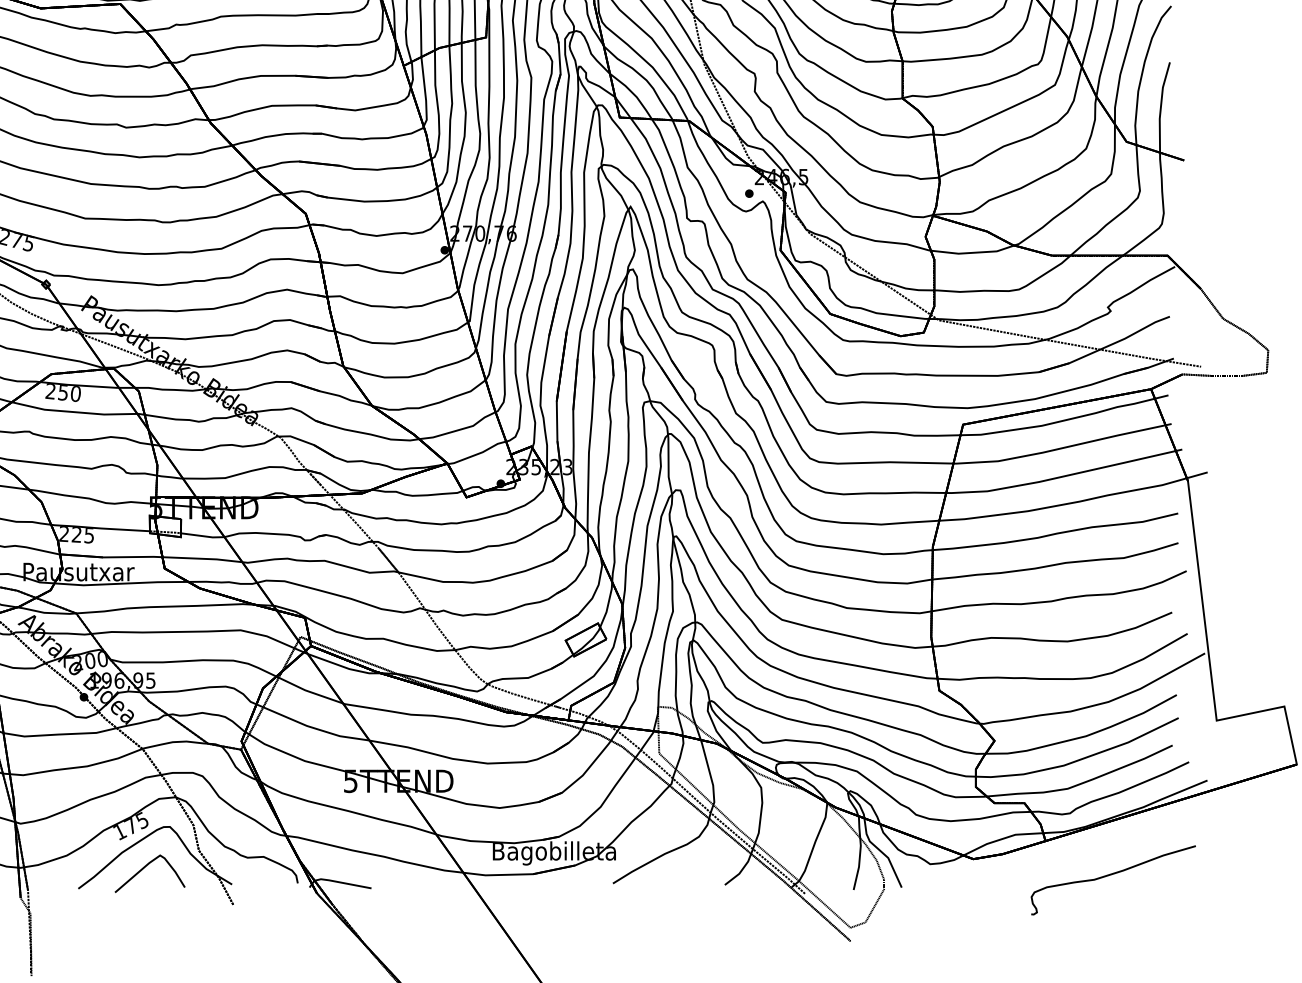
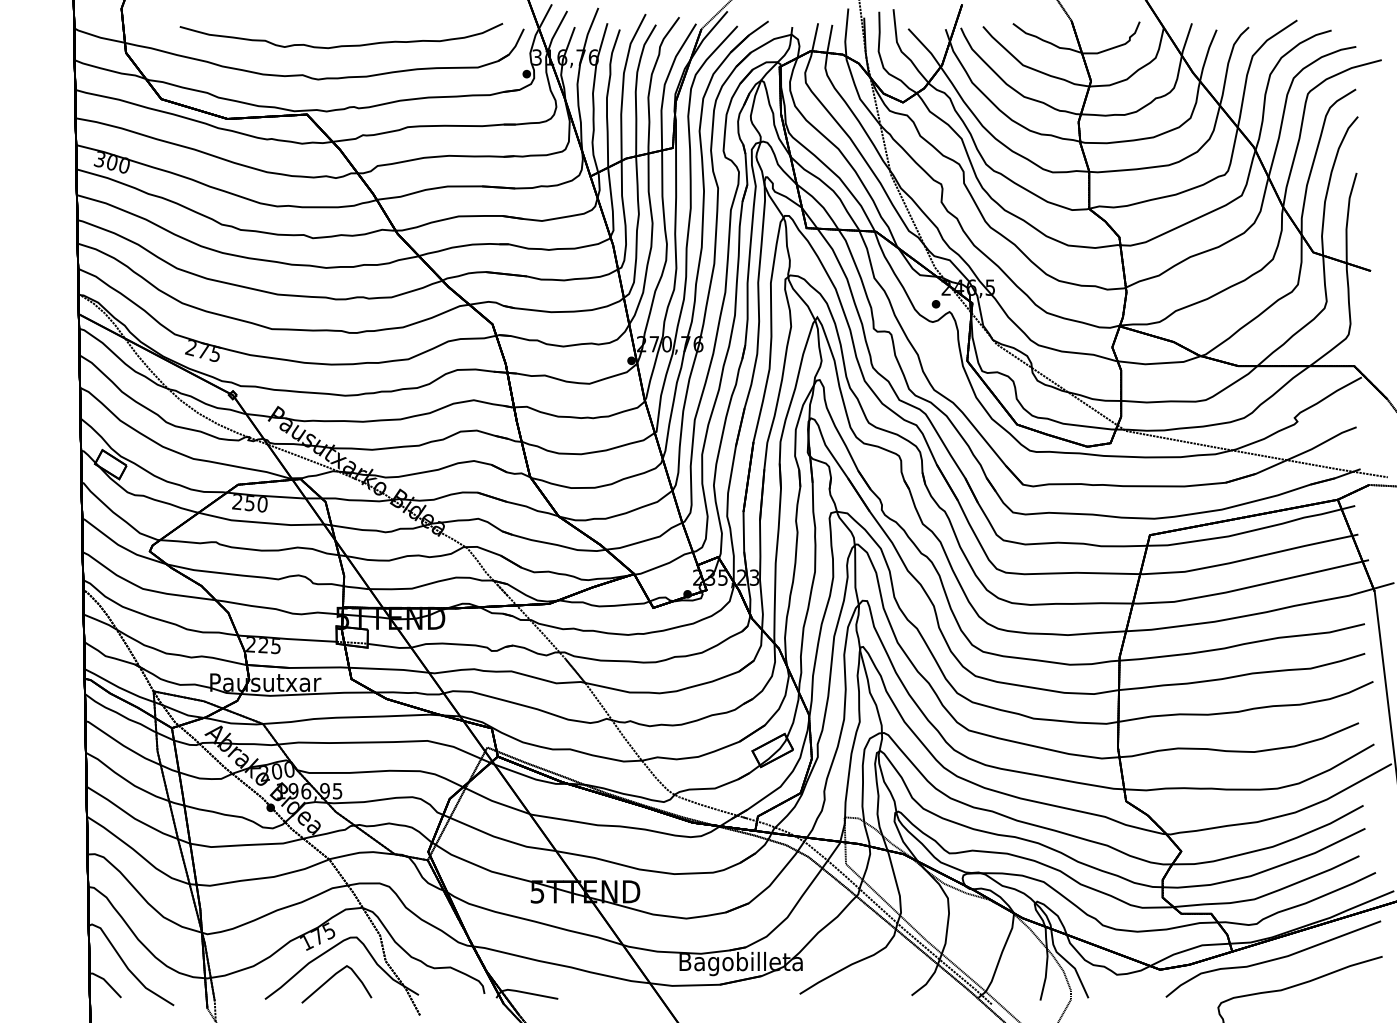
curve: (1086, 847) -> (1273, 958), added

